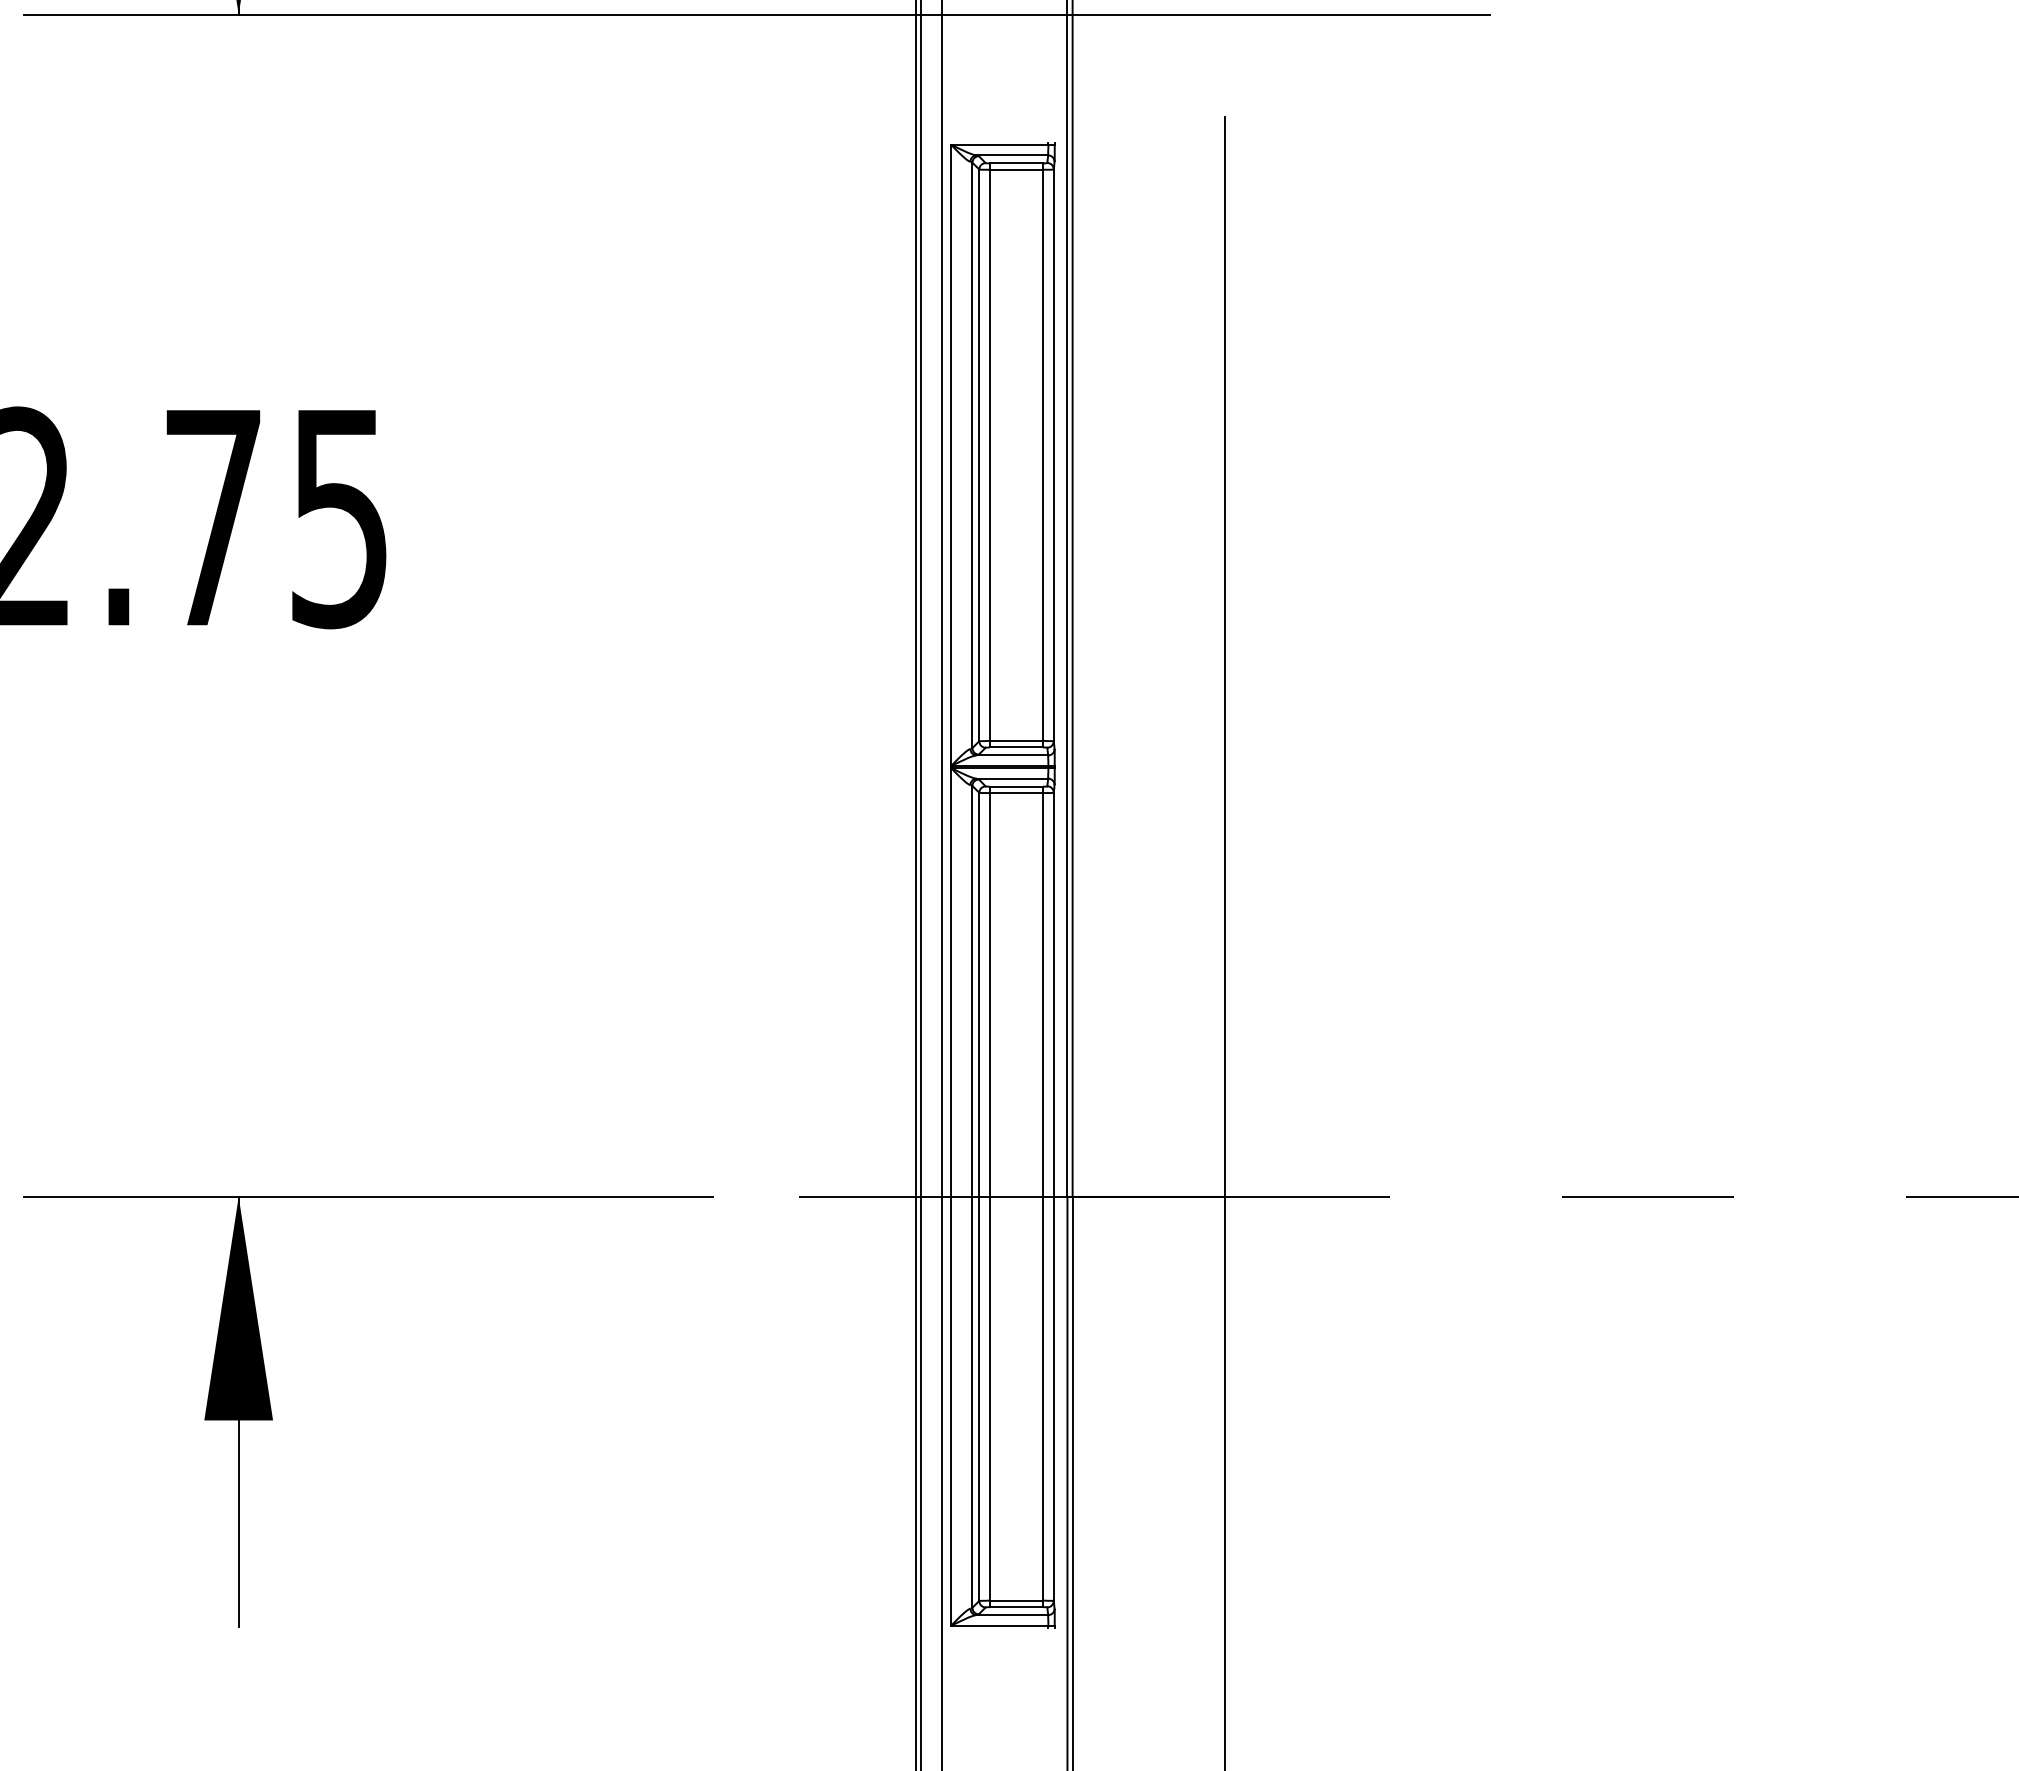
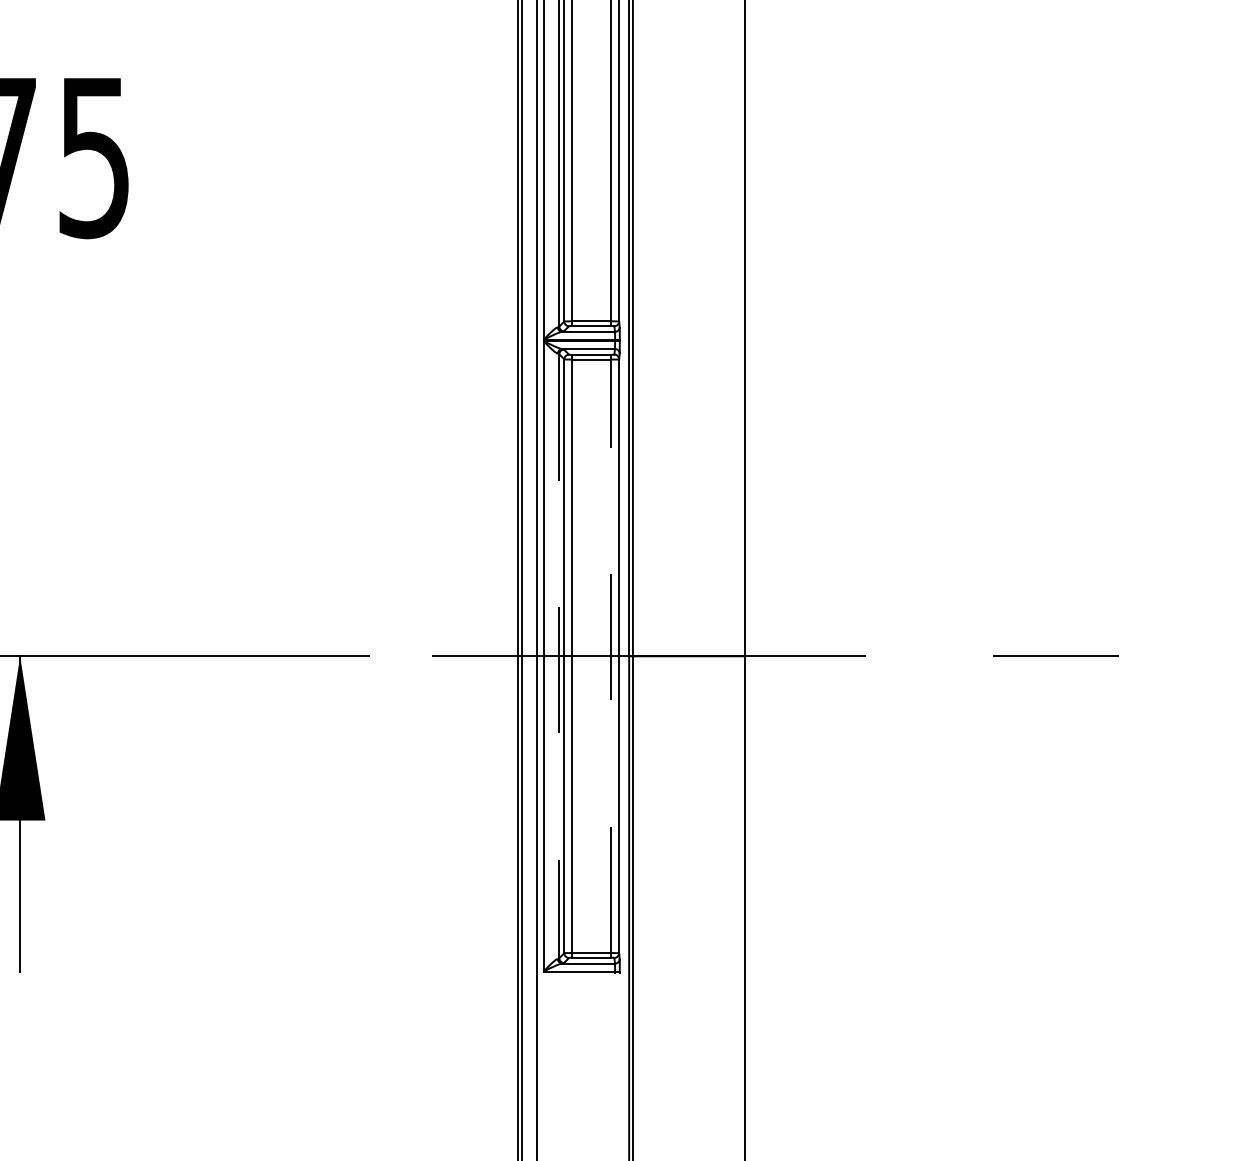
line: (972, 1196) -> (559, 656), solid -> dashed
line: (1043, 1196) -> (611, 656), solid -> dashed

